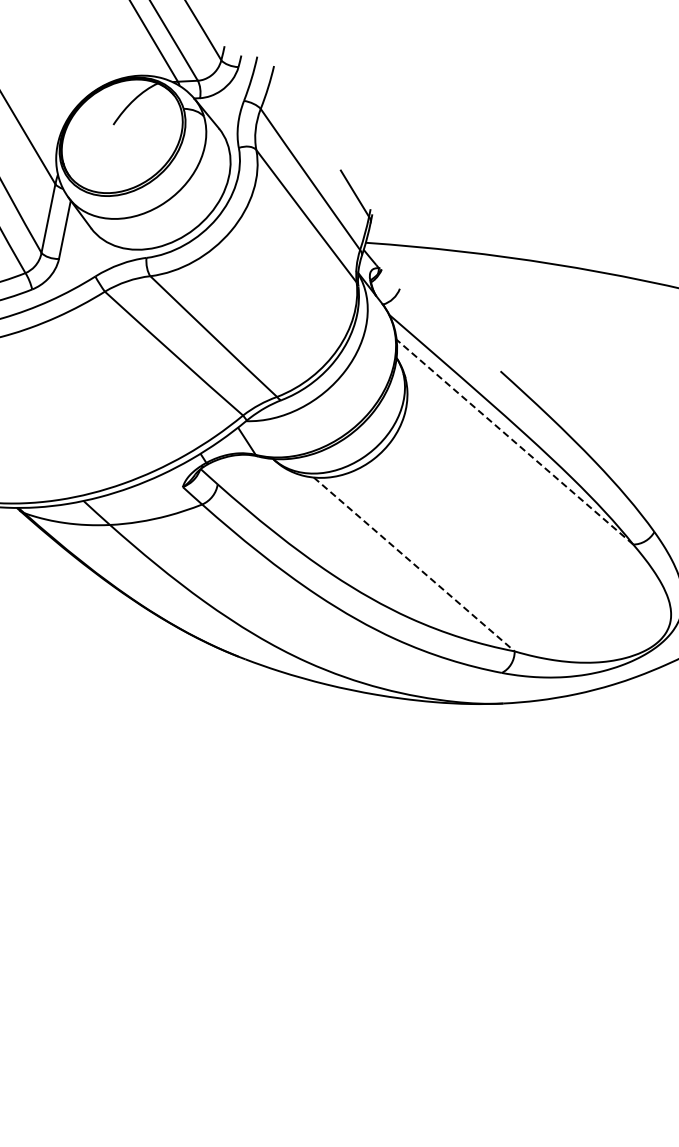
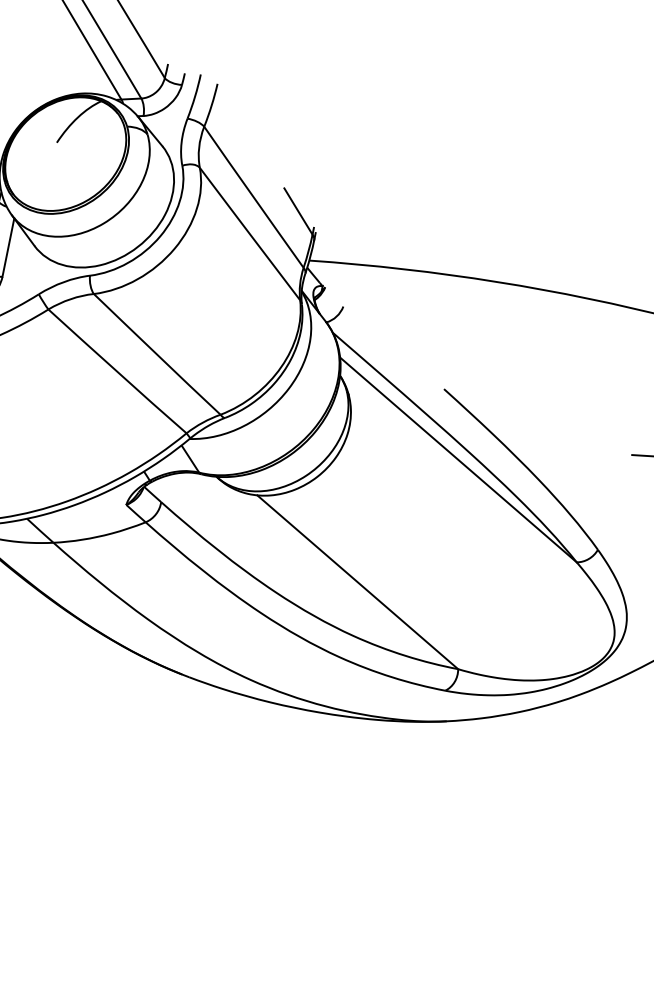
line: (514, 441) -> (457, 459), dashed -> solid
line: (414, 564) -> (357, 582), dashed -> solid

